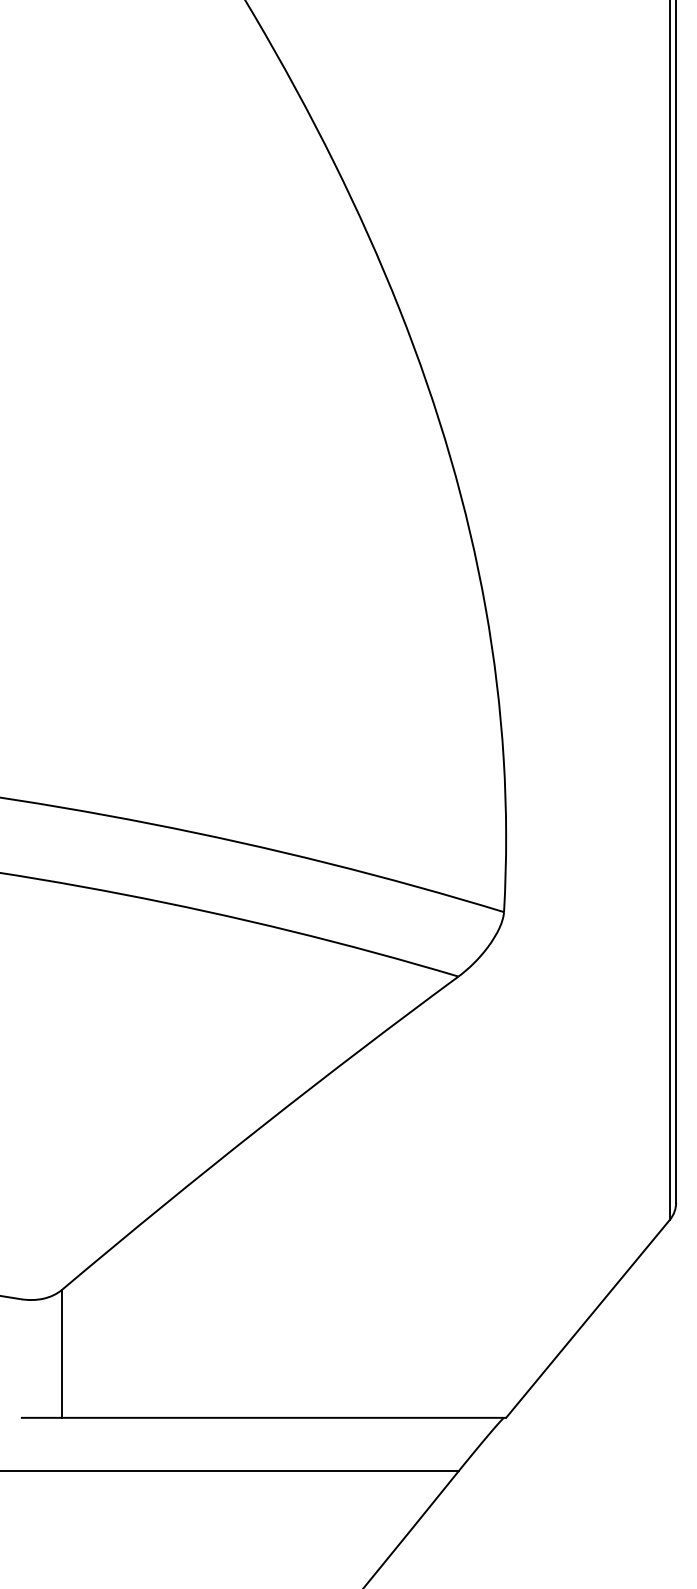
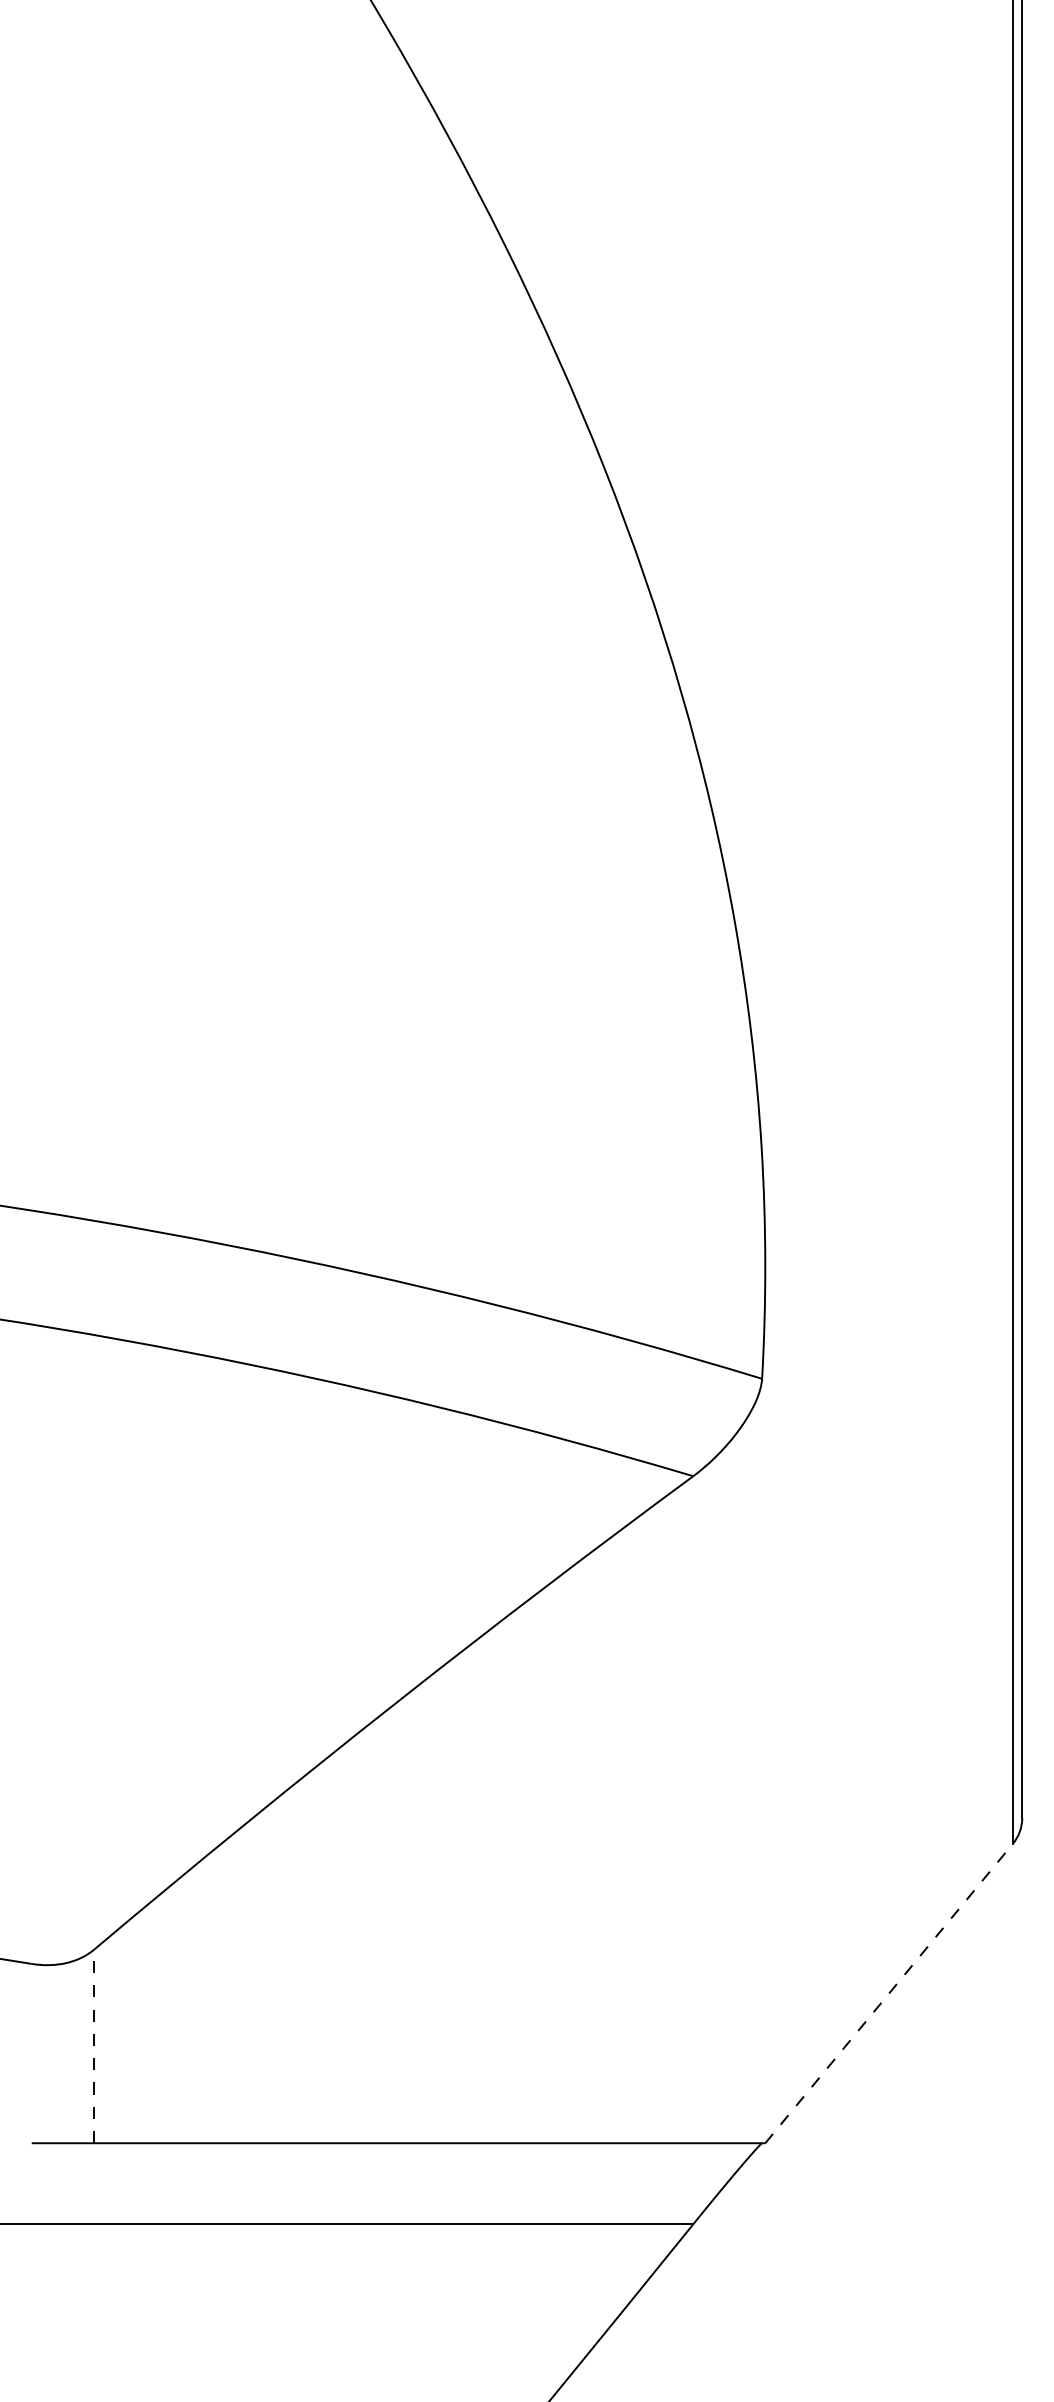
line: (588, 1318) -> (889, 1993), solid -> dashed
line: (62, 1353) -> (94, 2045), solid -> dashed

